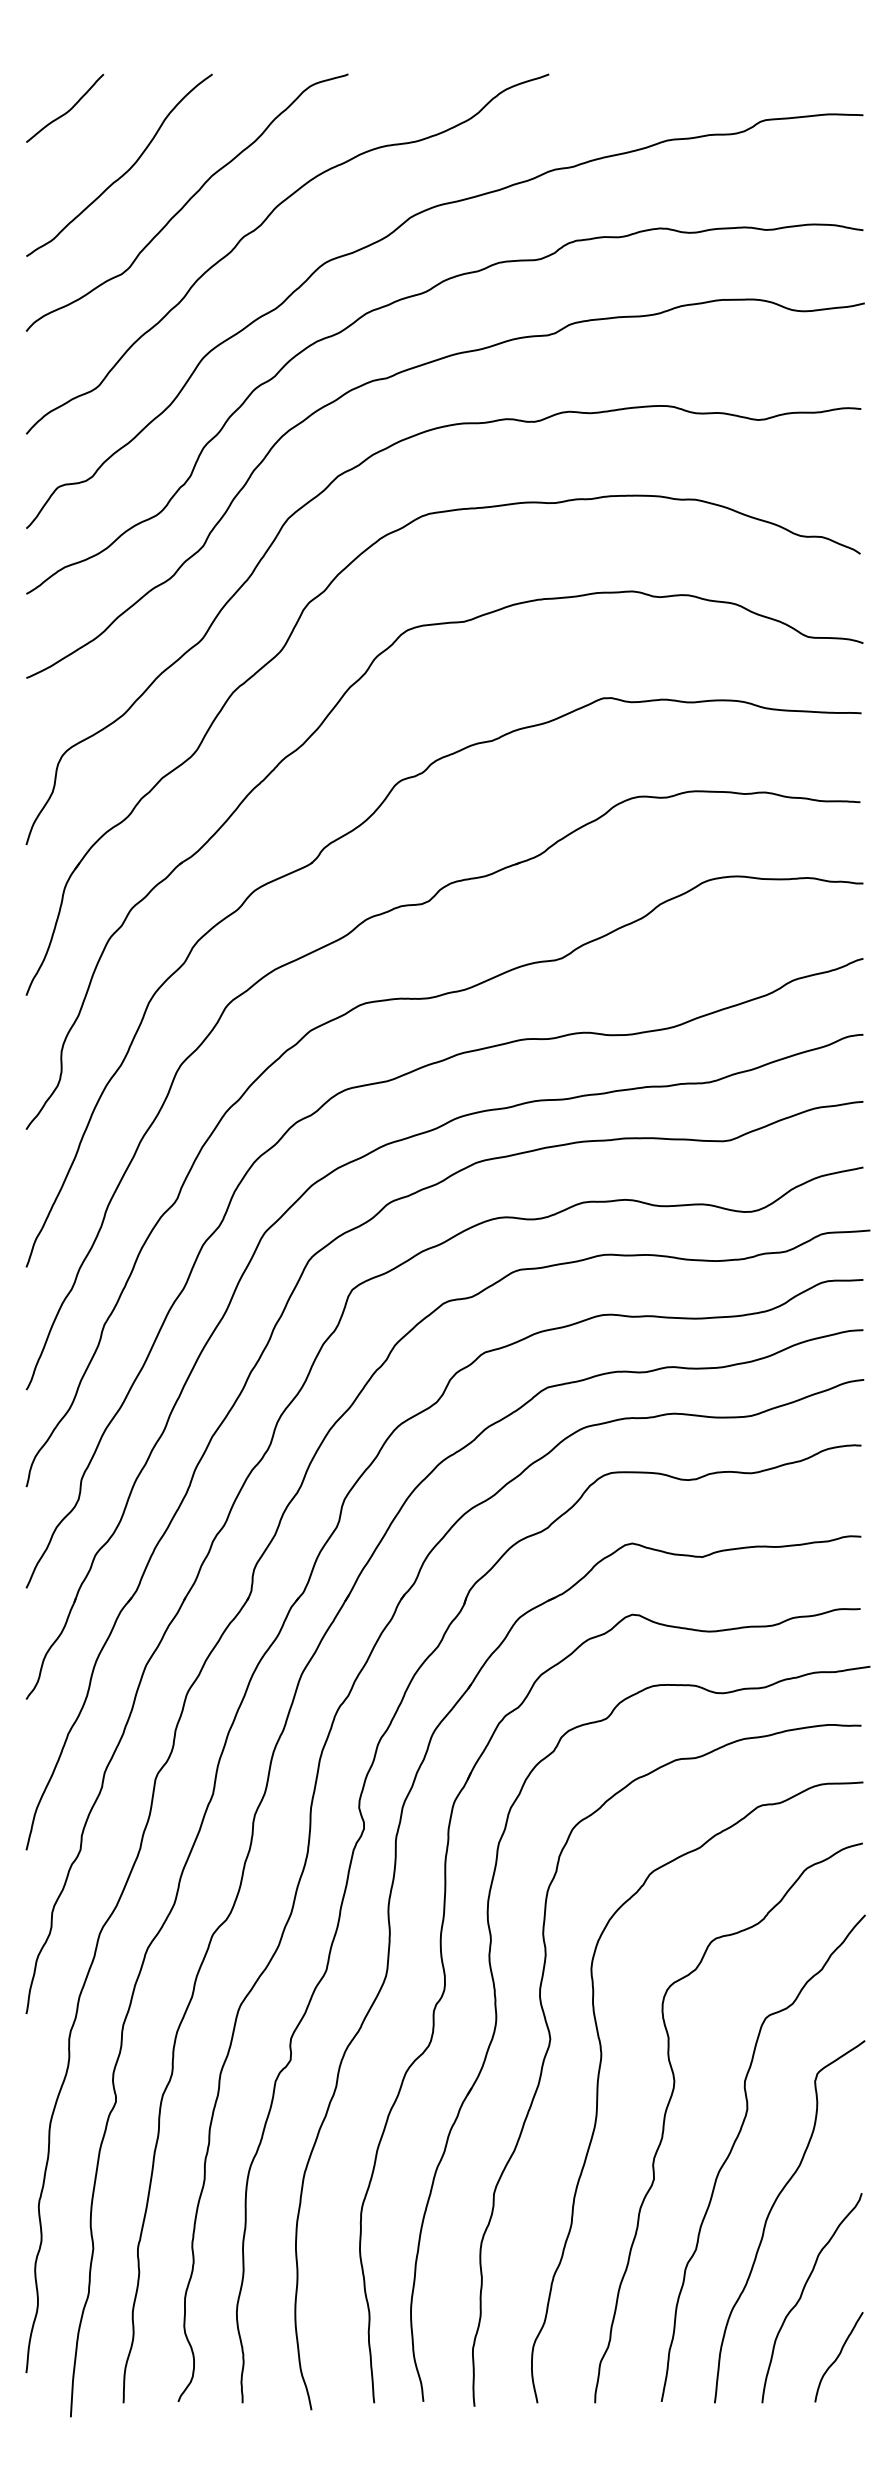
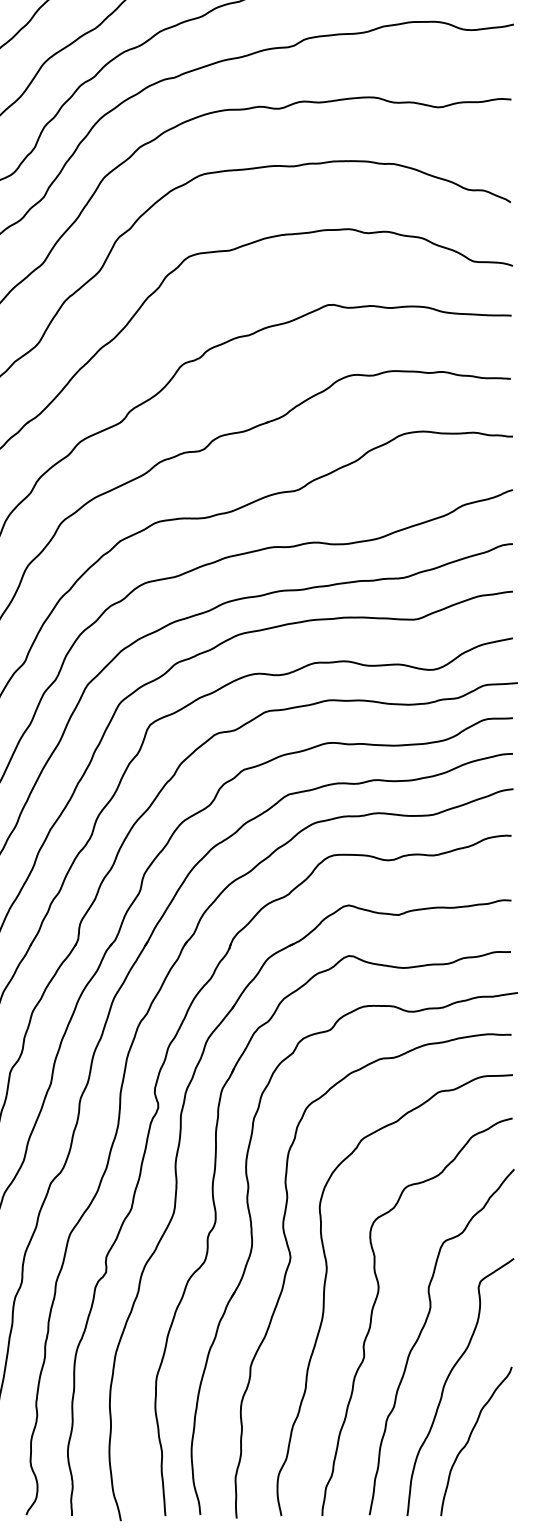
curve: (838, 2357) -> (495, 1483), removed

